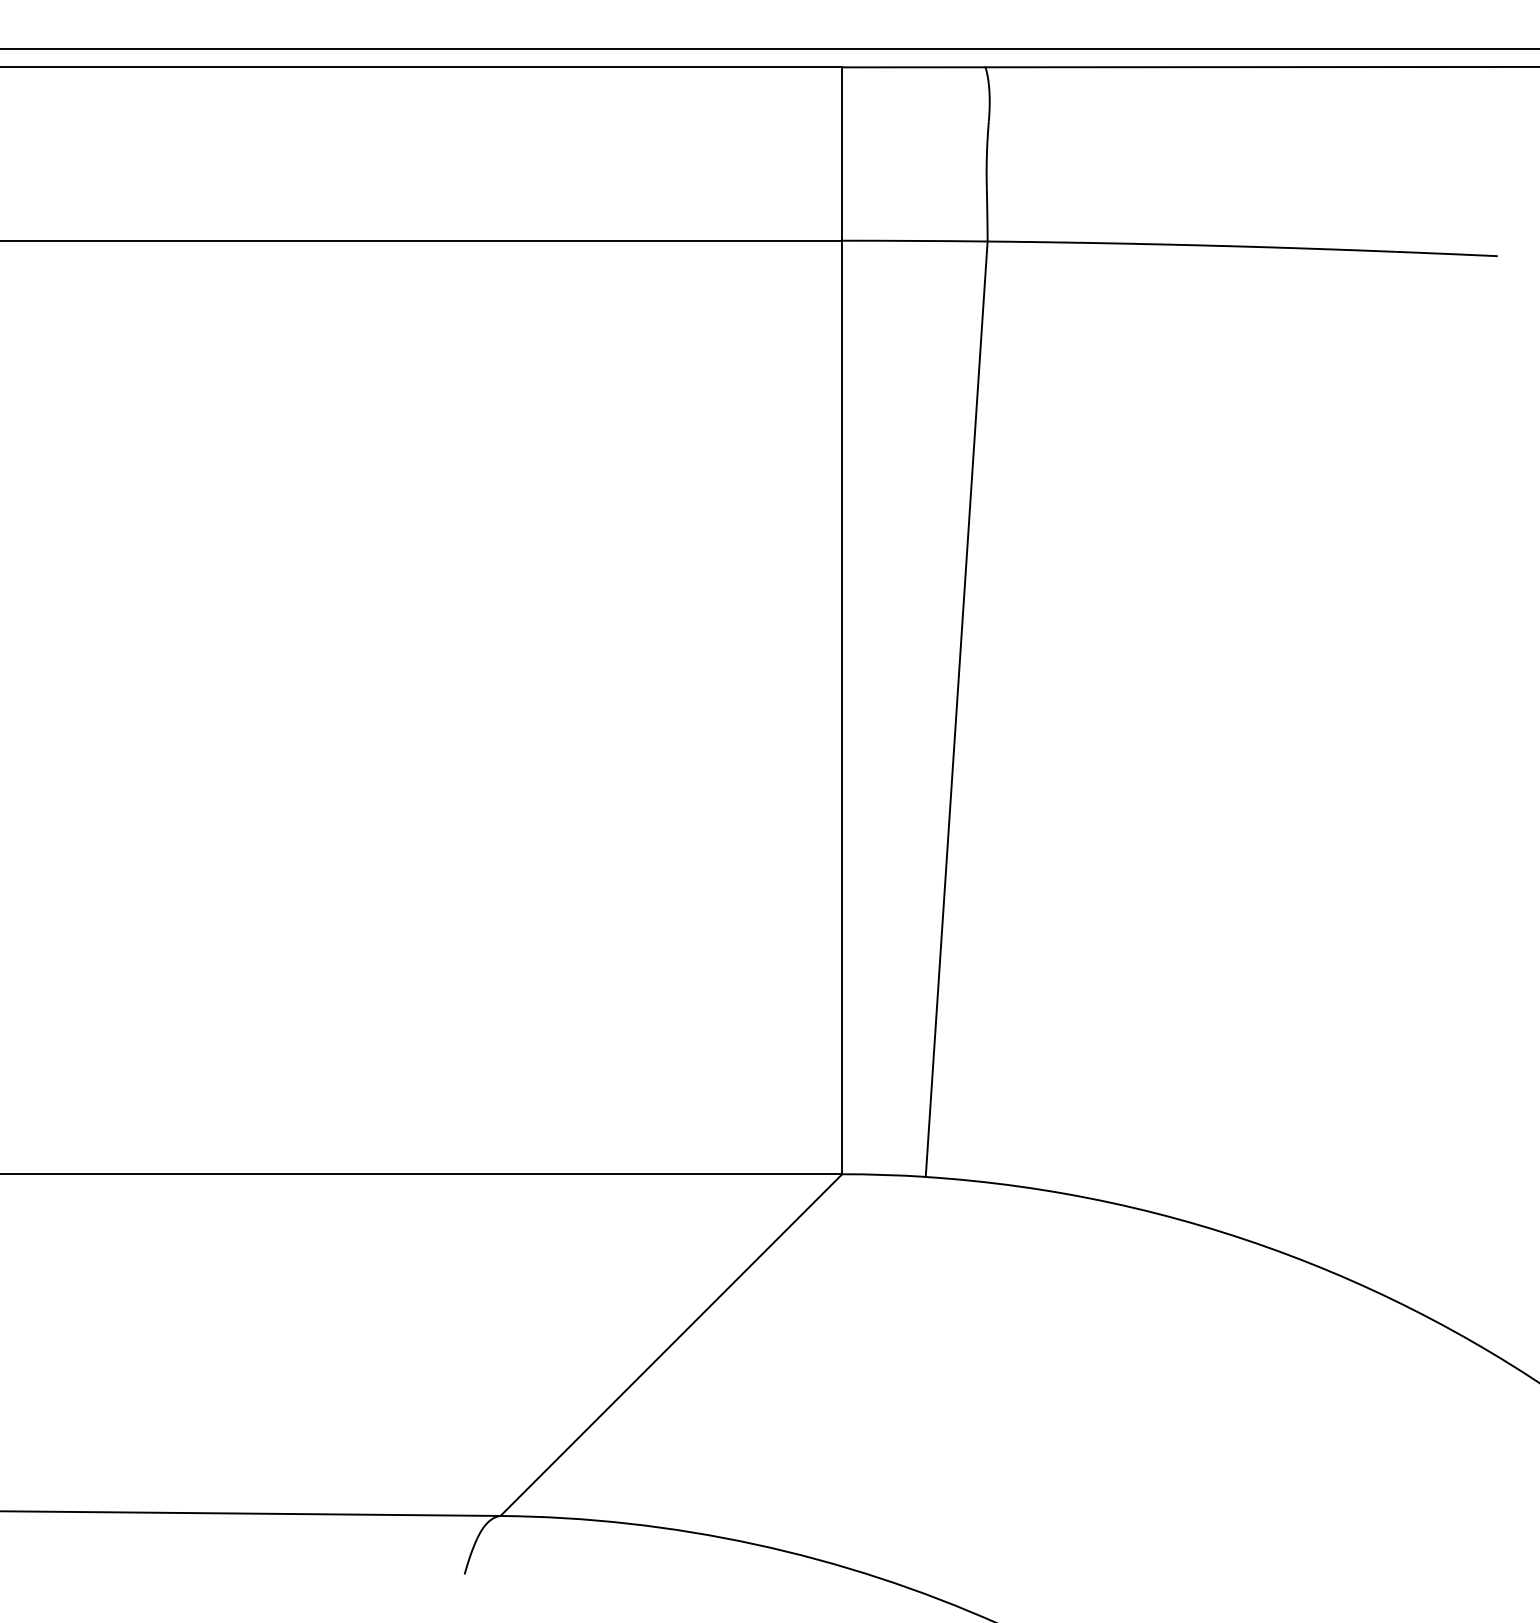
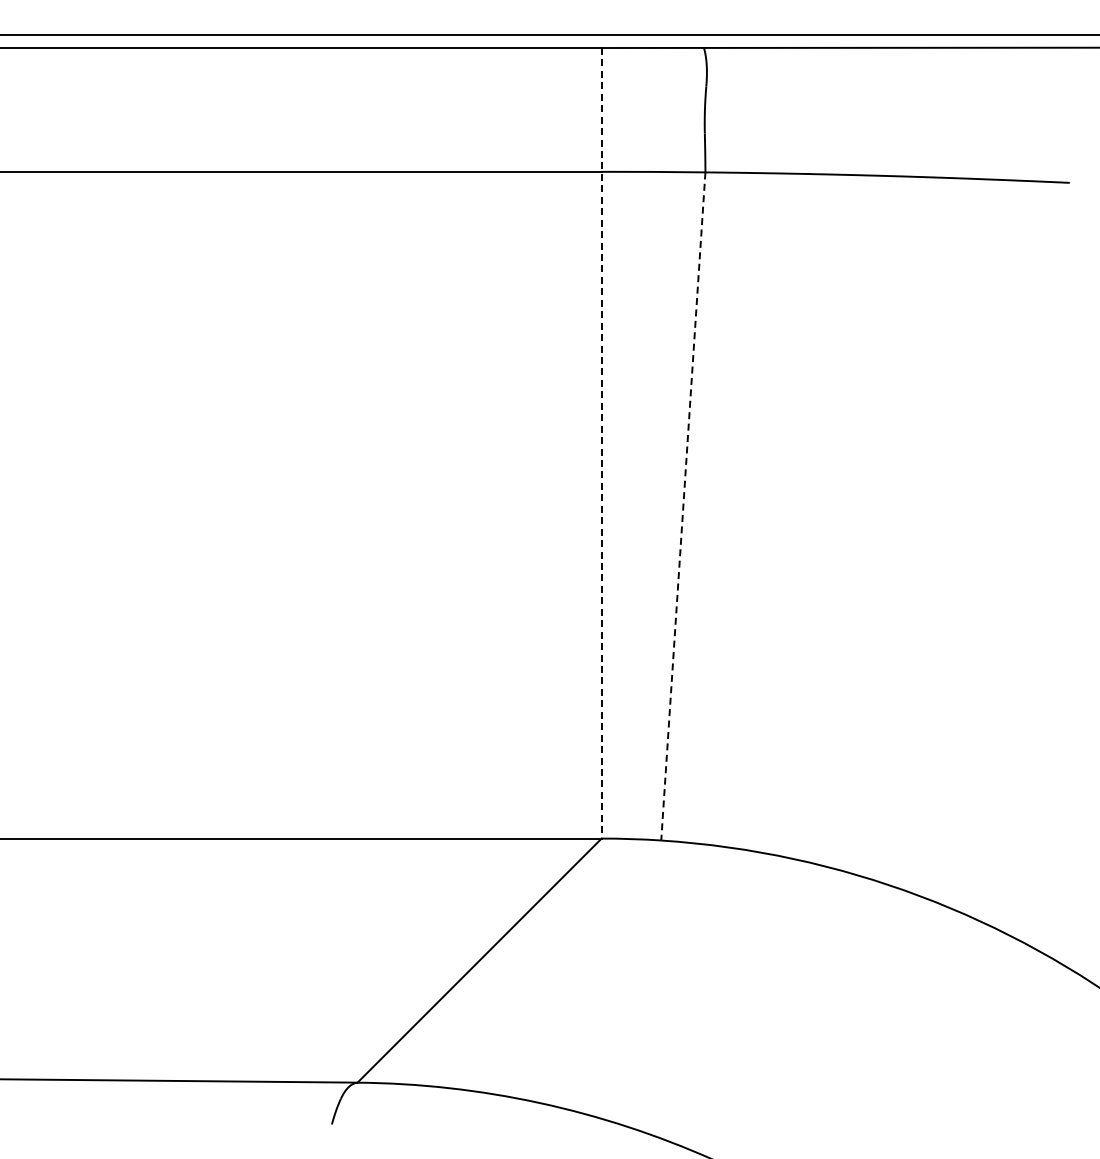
line: (842, 621) -> (601, 443), solid -> dashed
line: (956, 709) -> (683, 506), solid -> dashed

